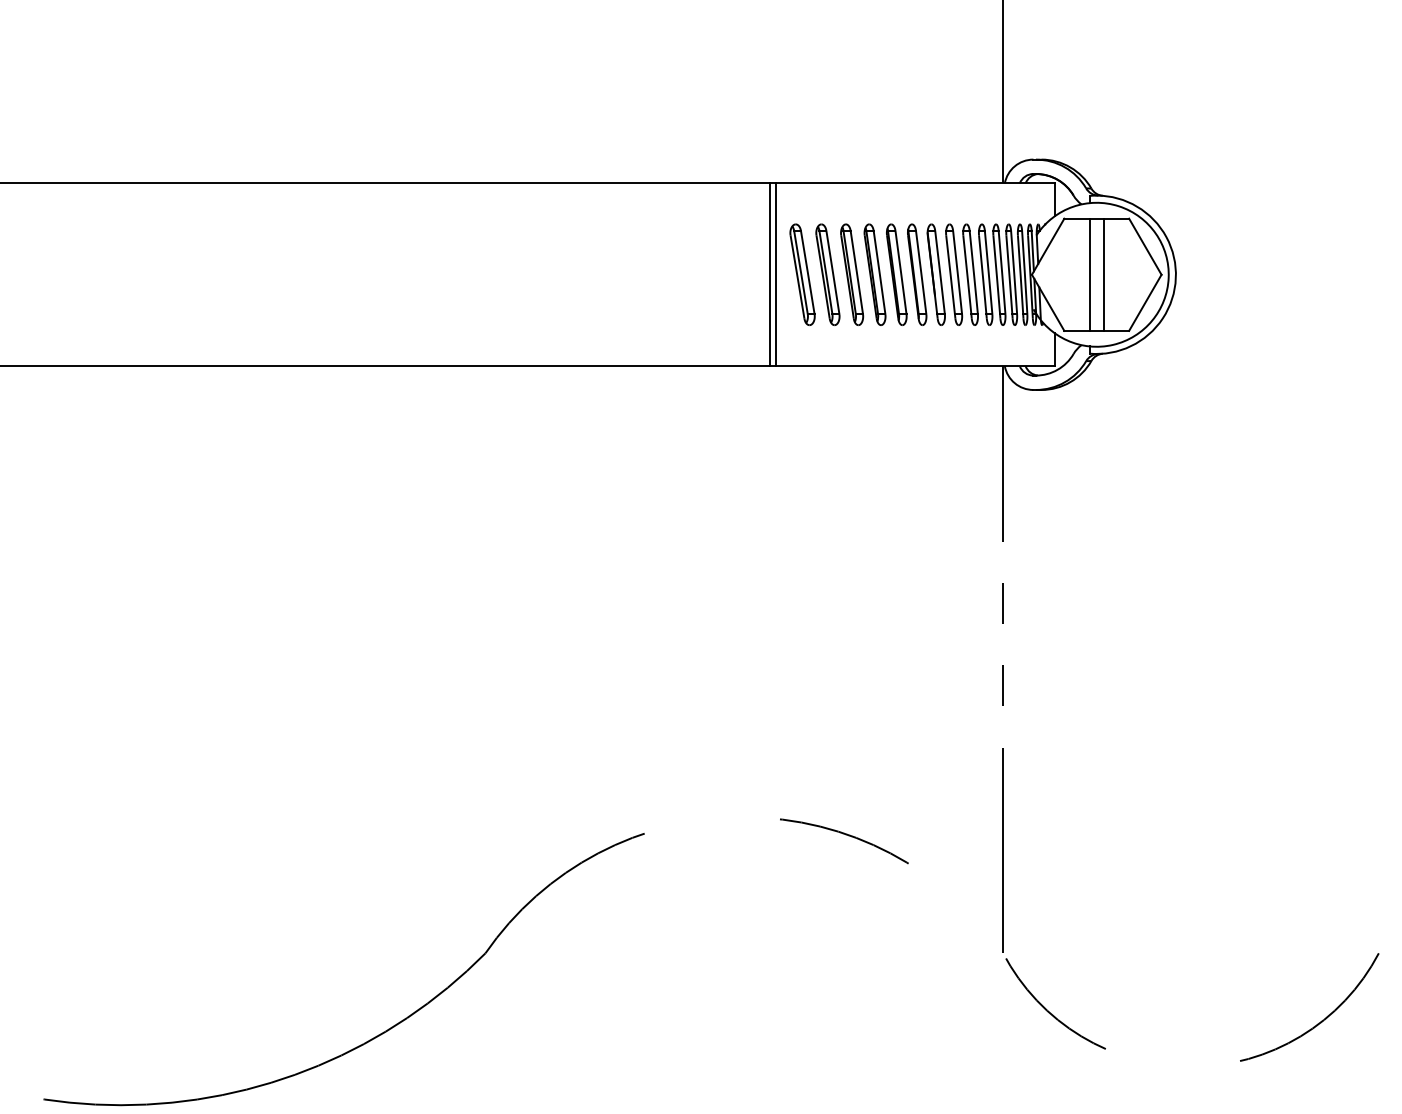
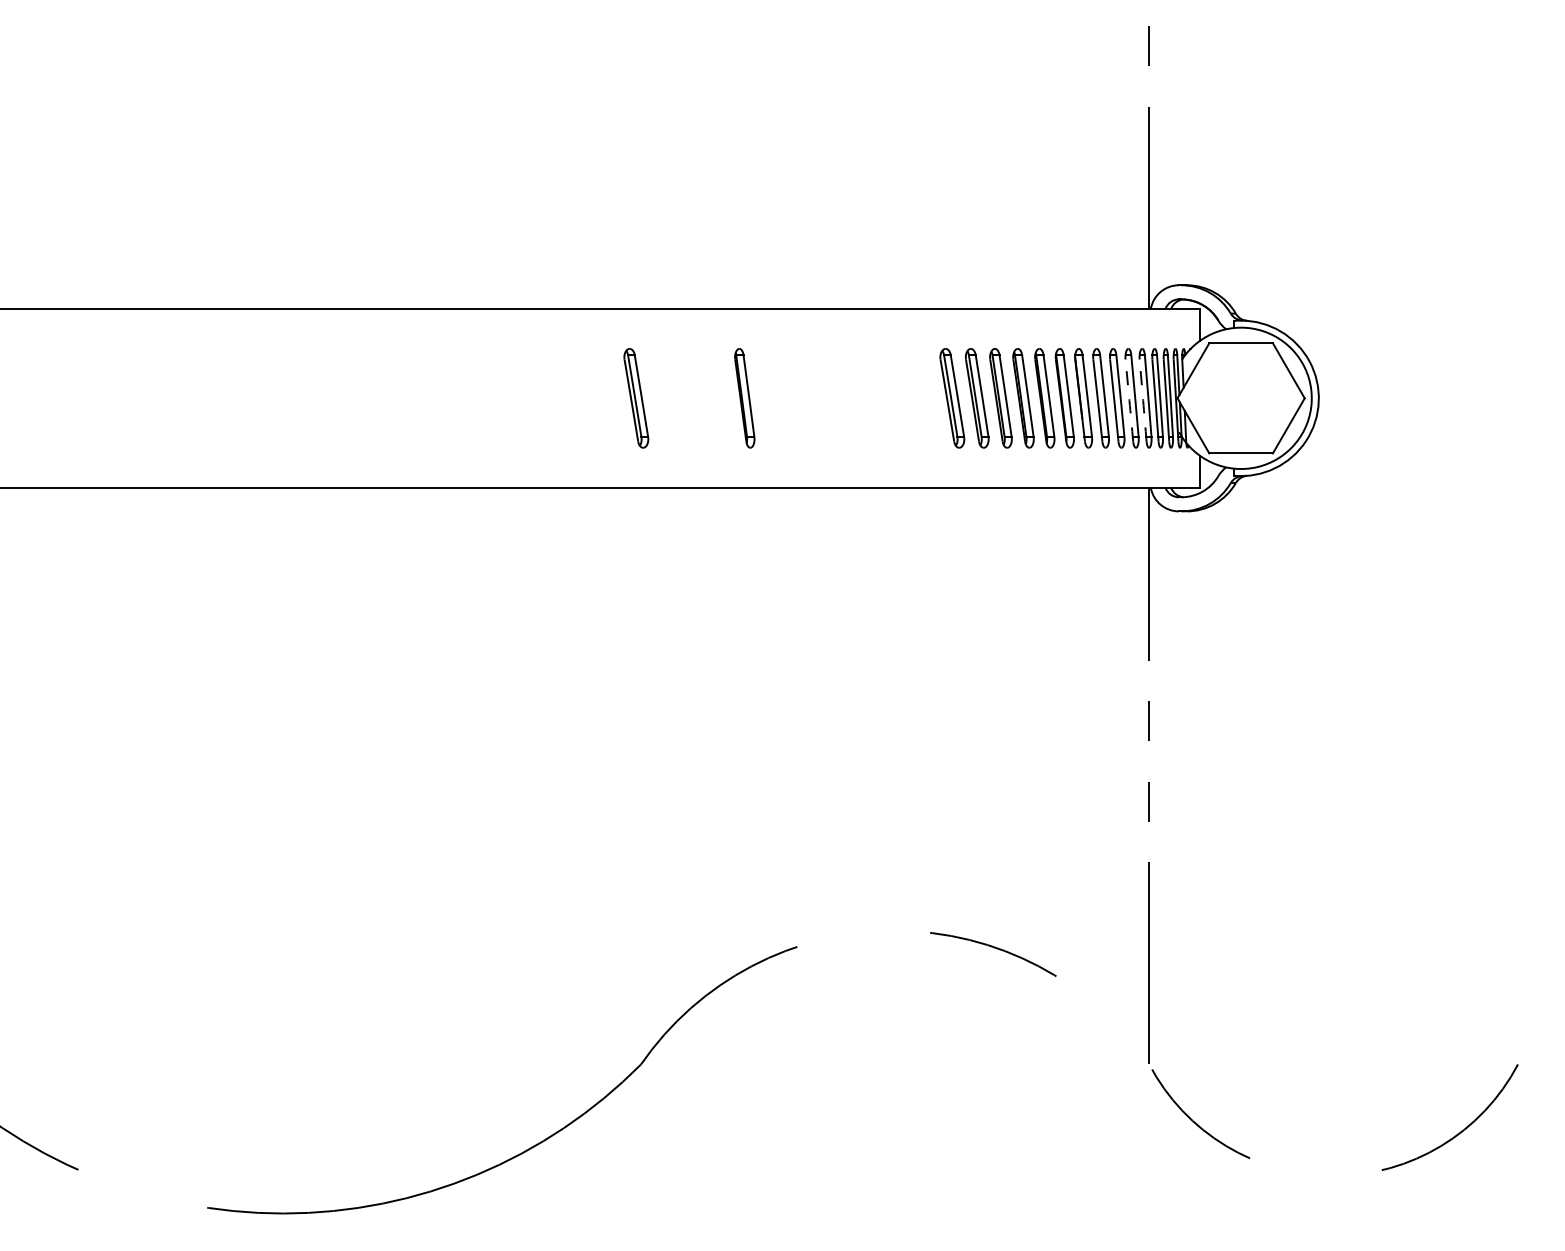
part: (480, 274) -> (636, 398), added
part: (590, 274) -> (744, 398), added
line: (769, 274) -> (919, 398), removed
line: (776, 274) -> (926, 398), removed
line: (1090, 274) -> (1234, 398), removed
line: (1104, 274) -> (1248, 398), removed
arc: (983, 276) -> (1129, 400), solid -> dashed
arc: (997, 276) -> (1143, 400), solid -> dashed

